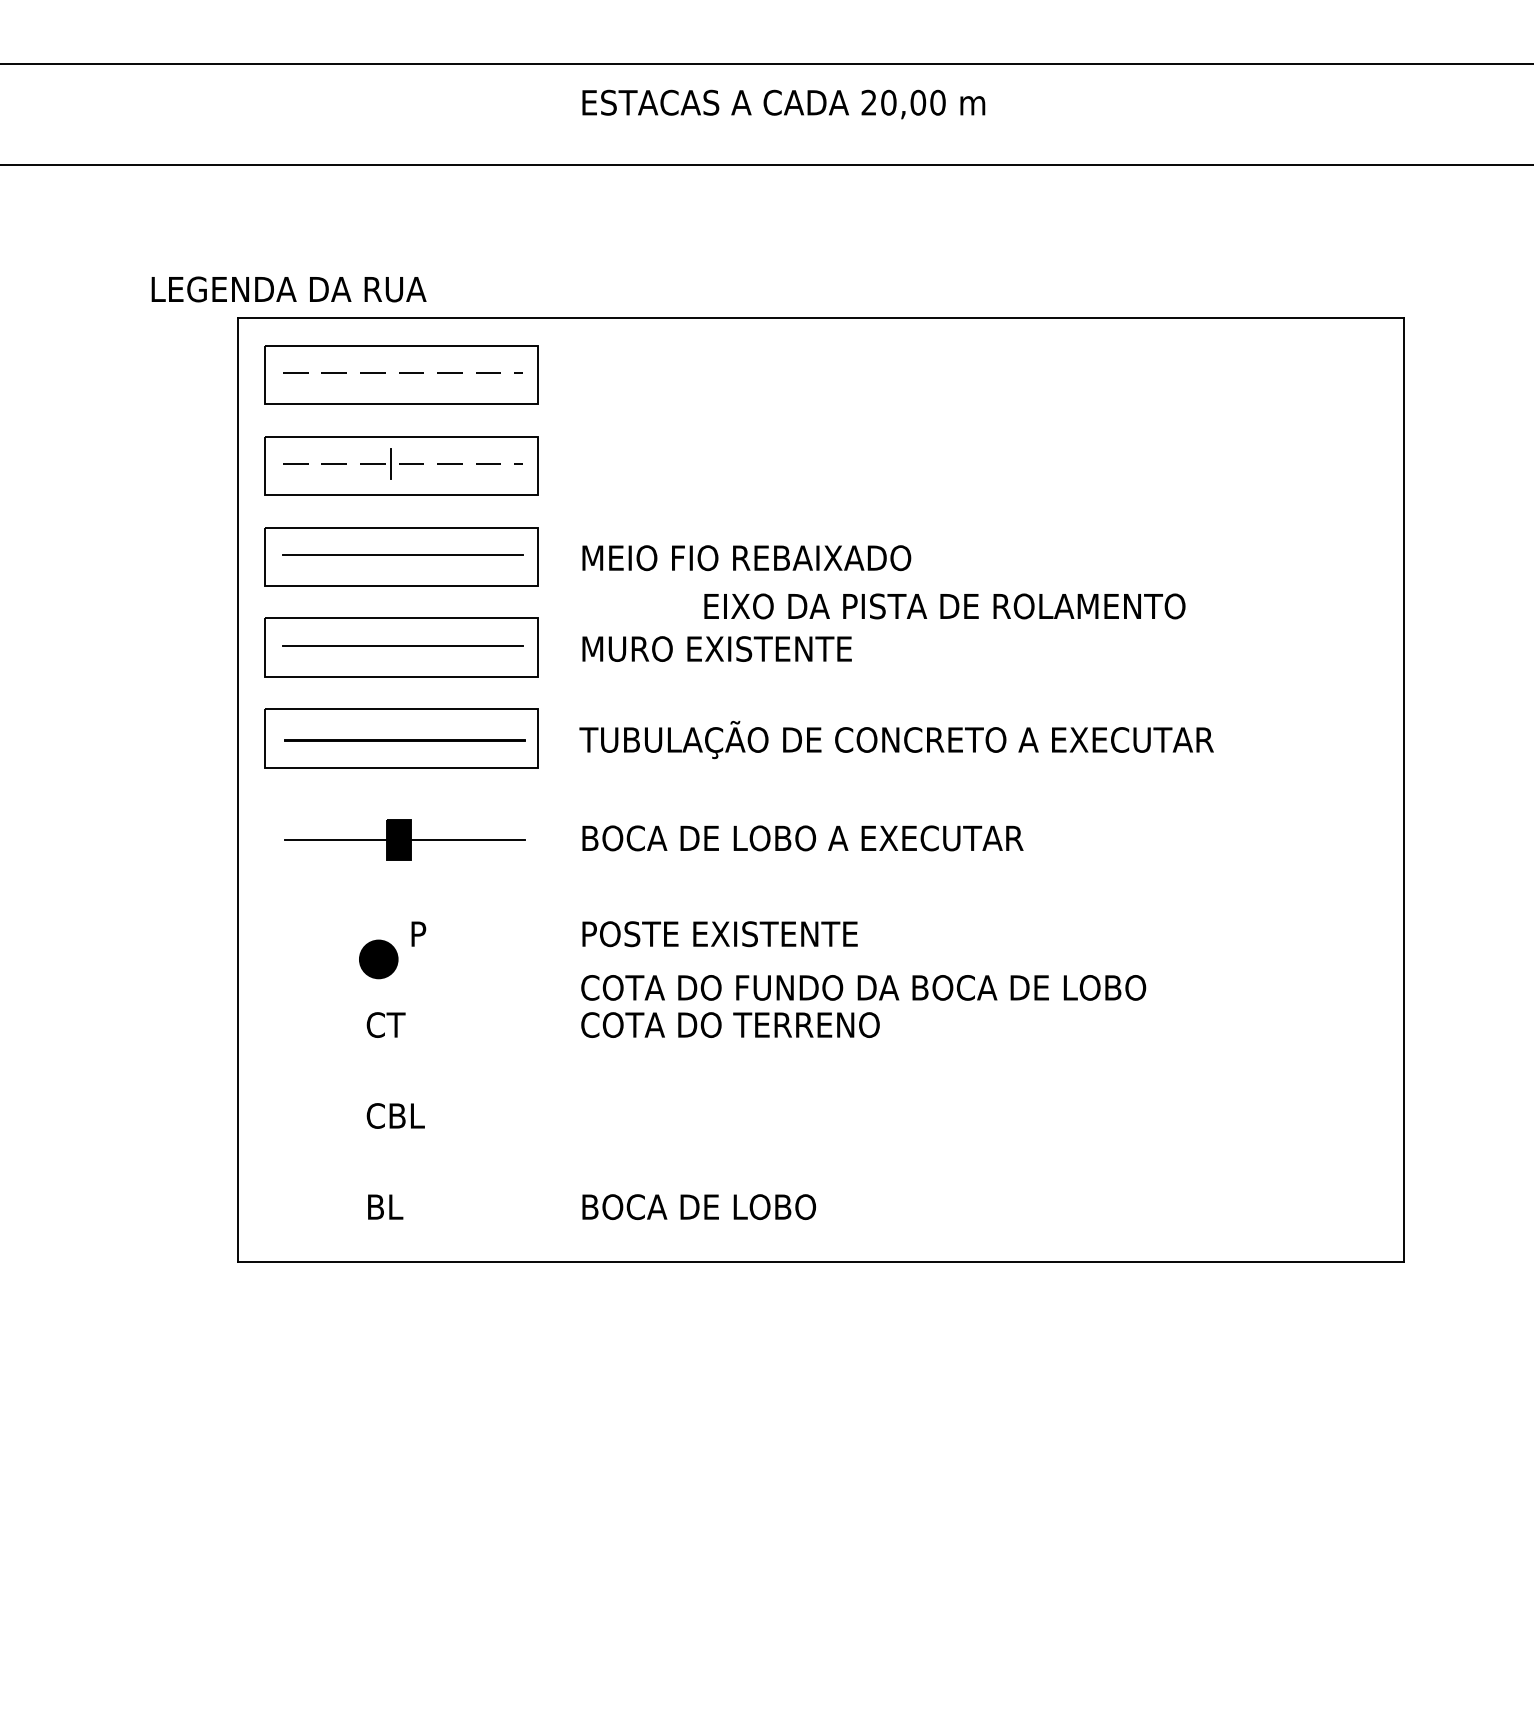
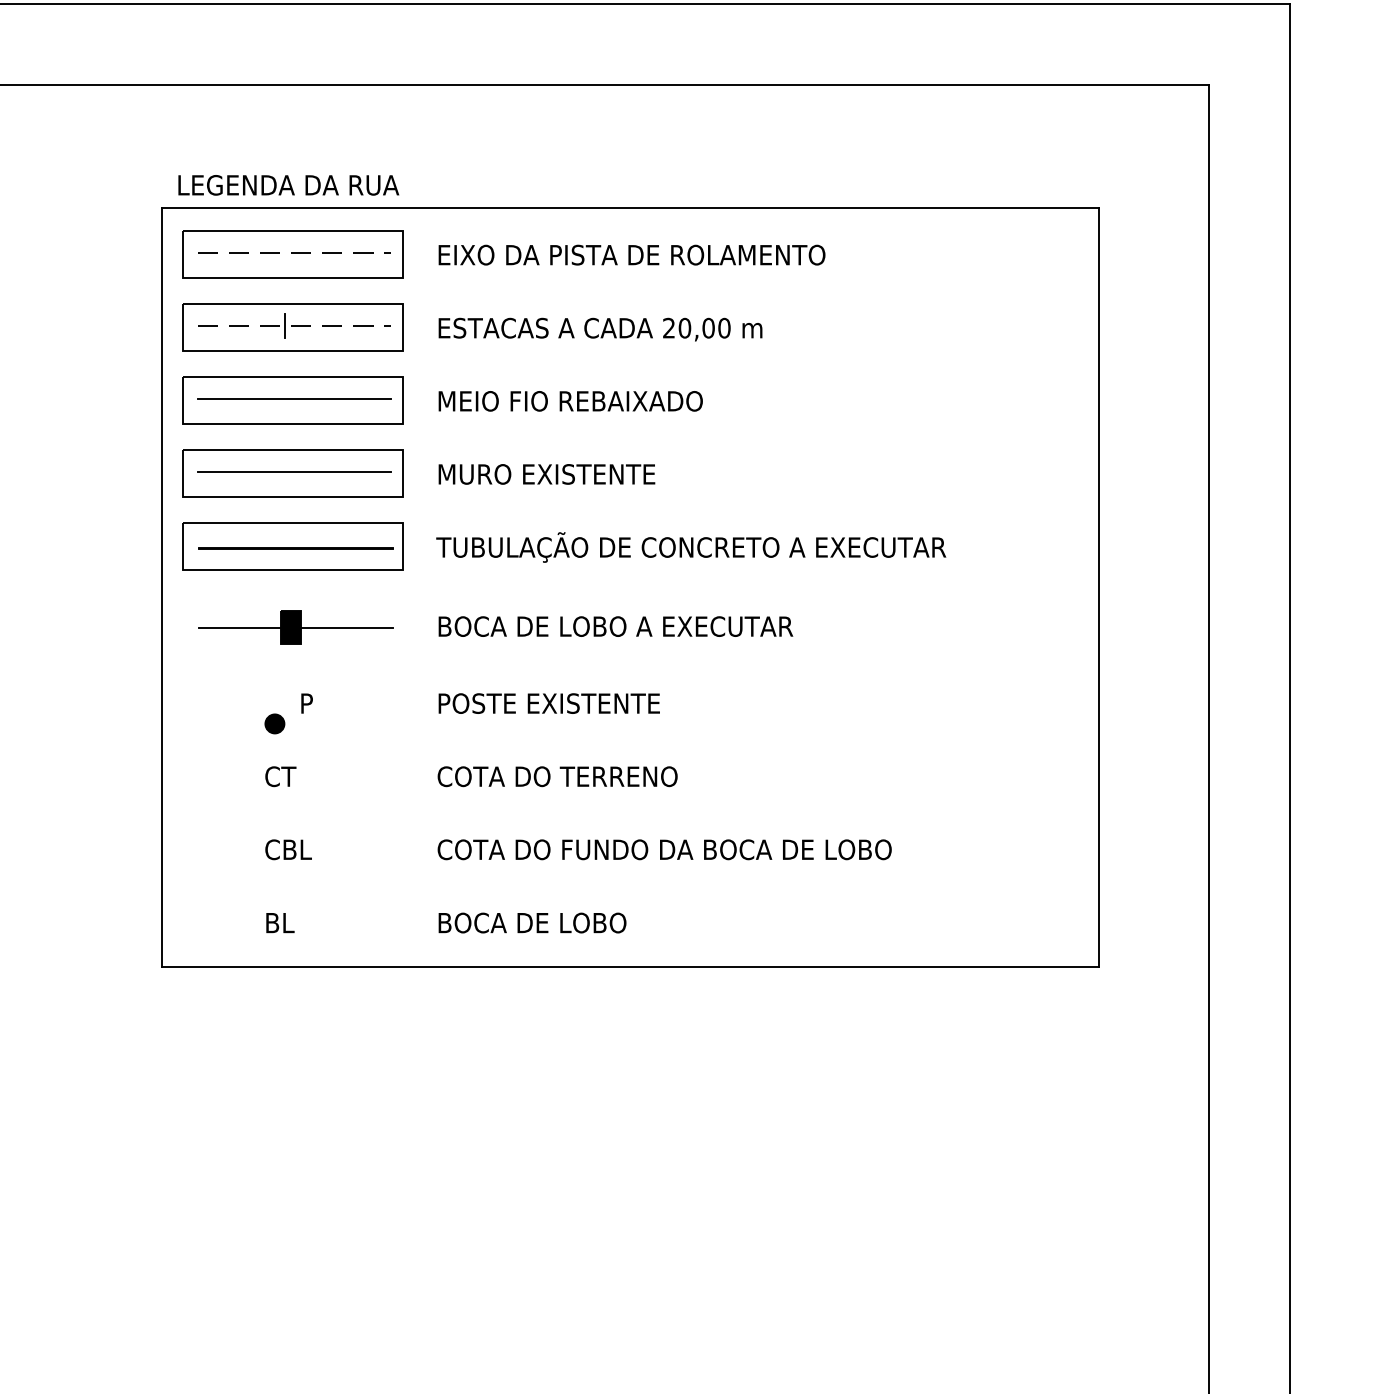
text: (783, 104) -> (600, 329), moved
text: (288, 289) -> (288, 185), moved
text: (944, 605) -> (631, 254), moved
part: (378, 958) -> (274, 723), size x0.62
text: (863, 987) -> (664, 849), moved

